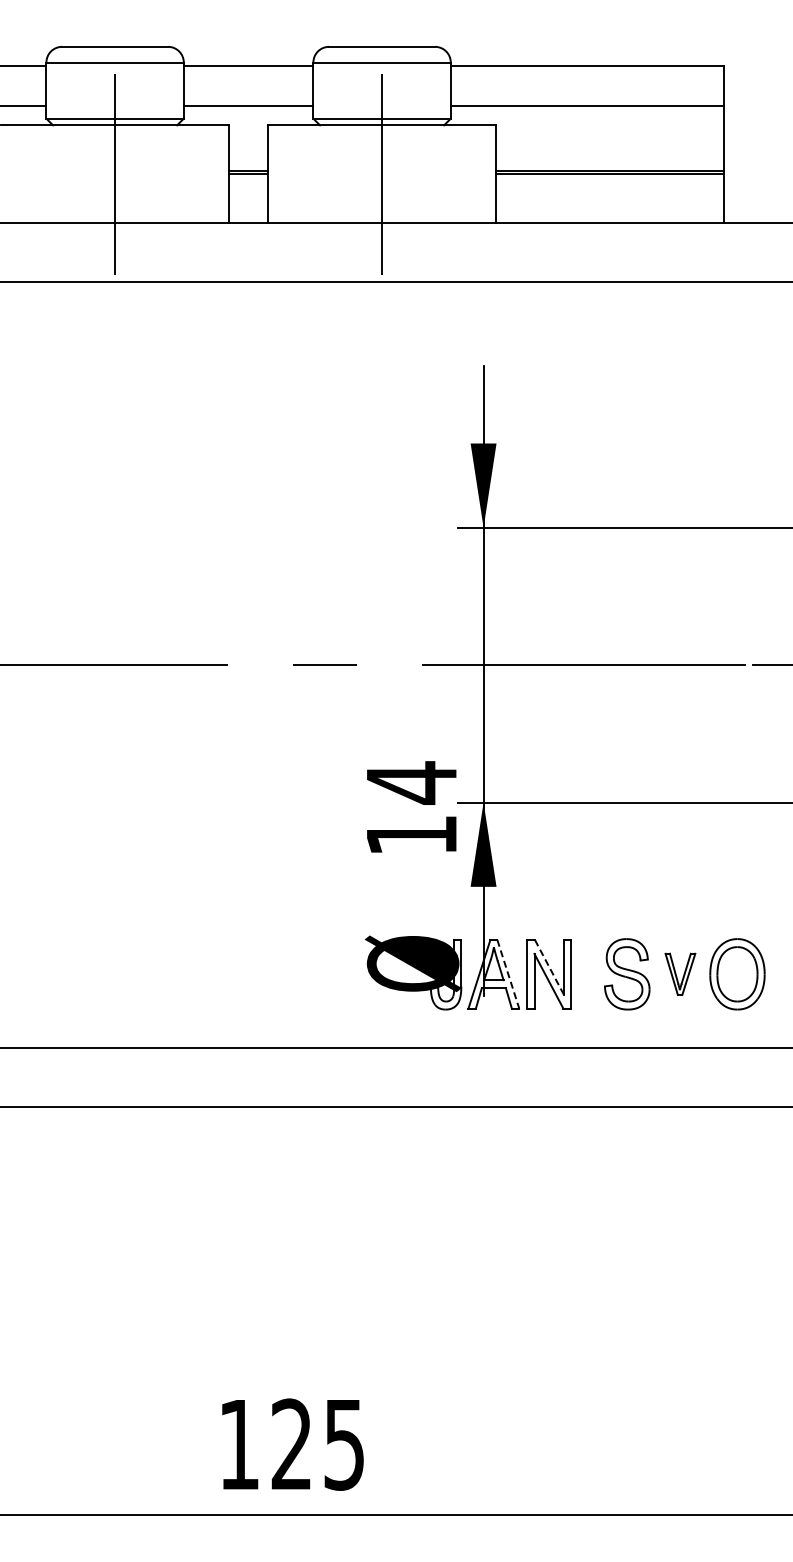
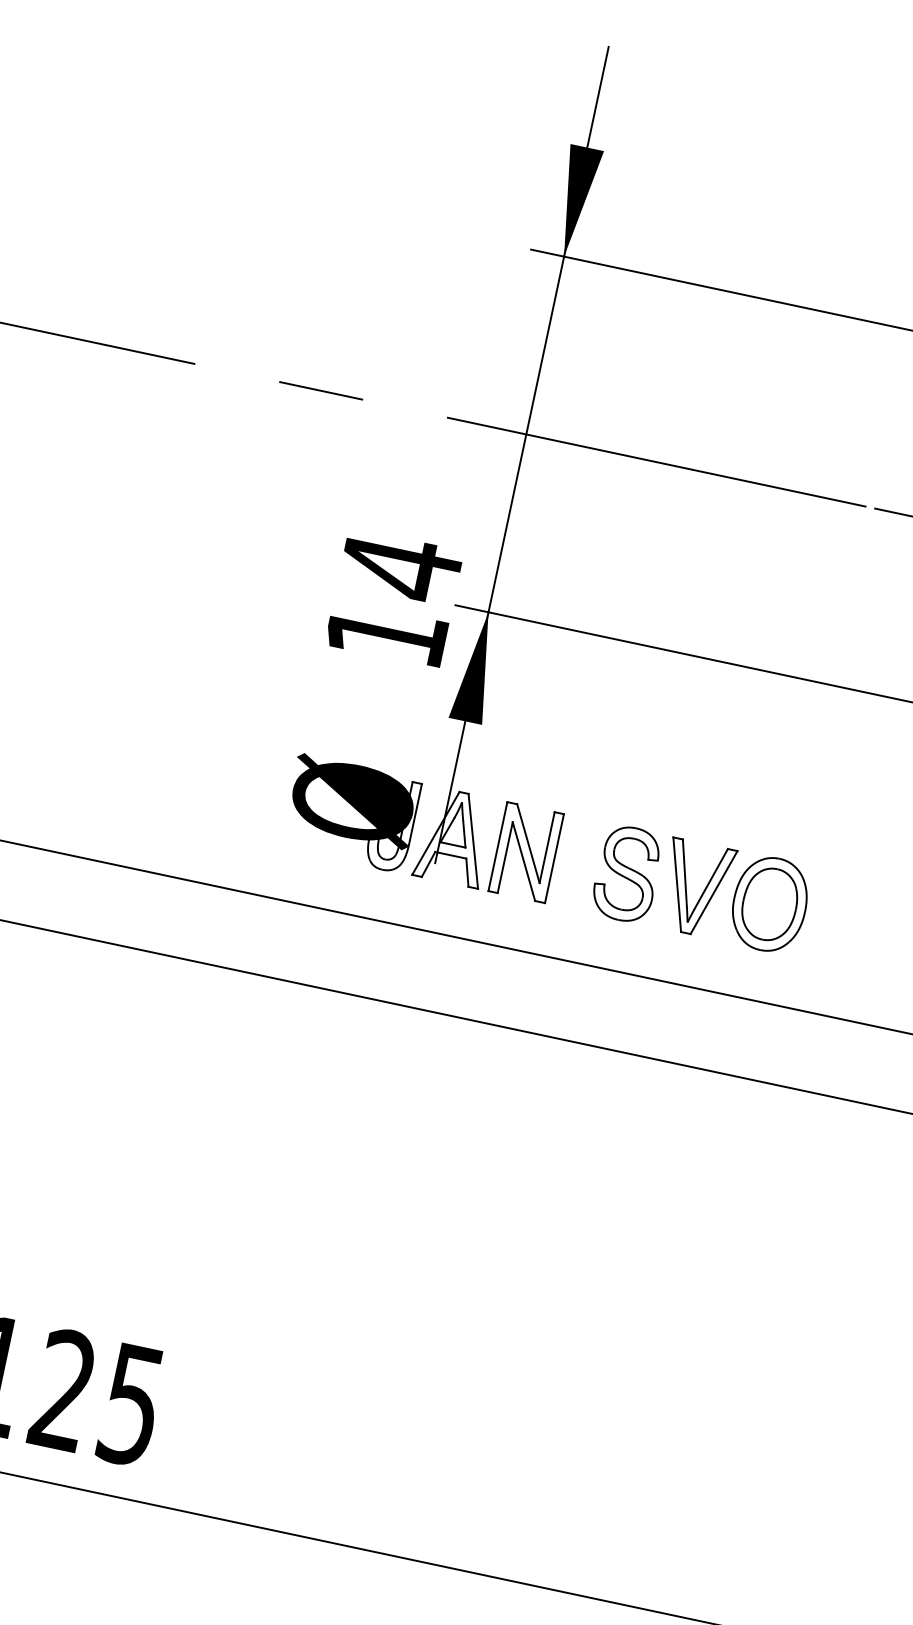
line: (549, 967) -> (528, 843), dashed -> solid
line: (508, 974) -> (473, 841), dashed -> solid
part: (680, 974) -> (696, 888), size x1.67

